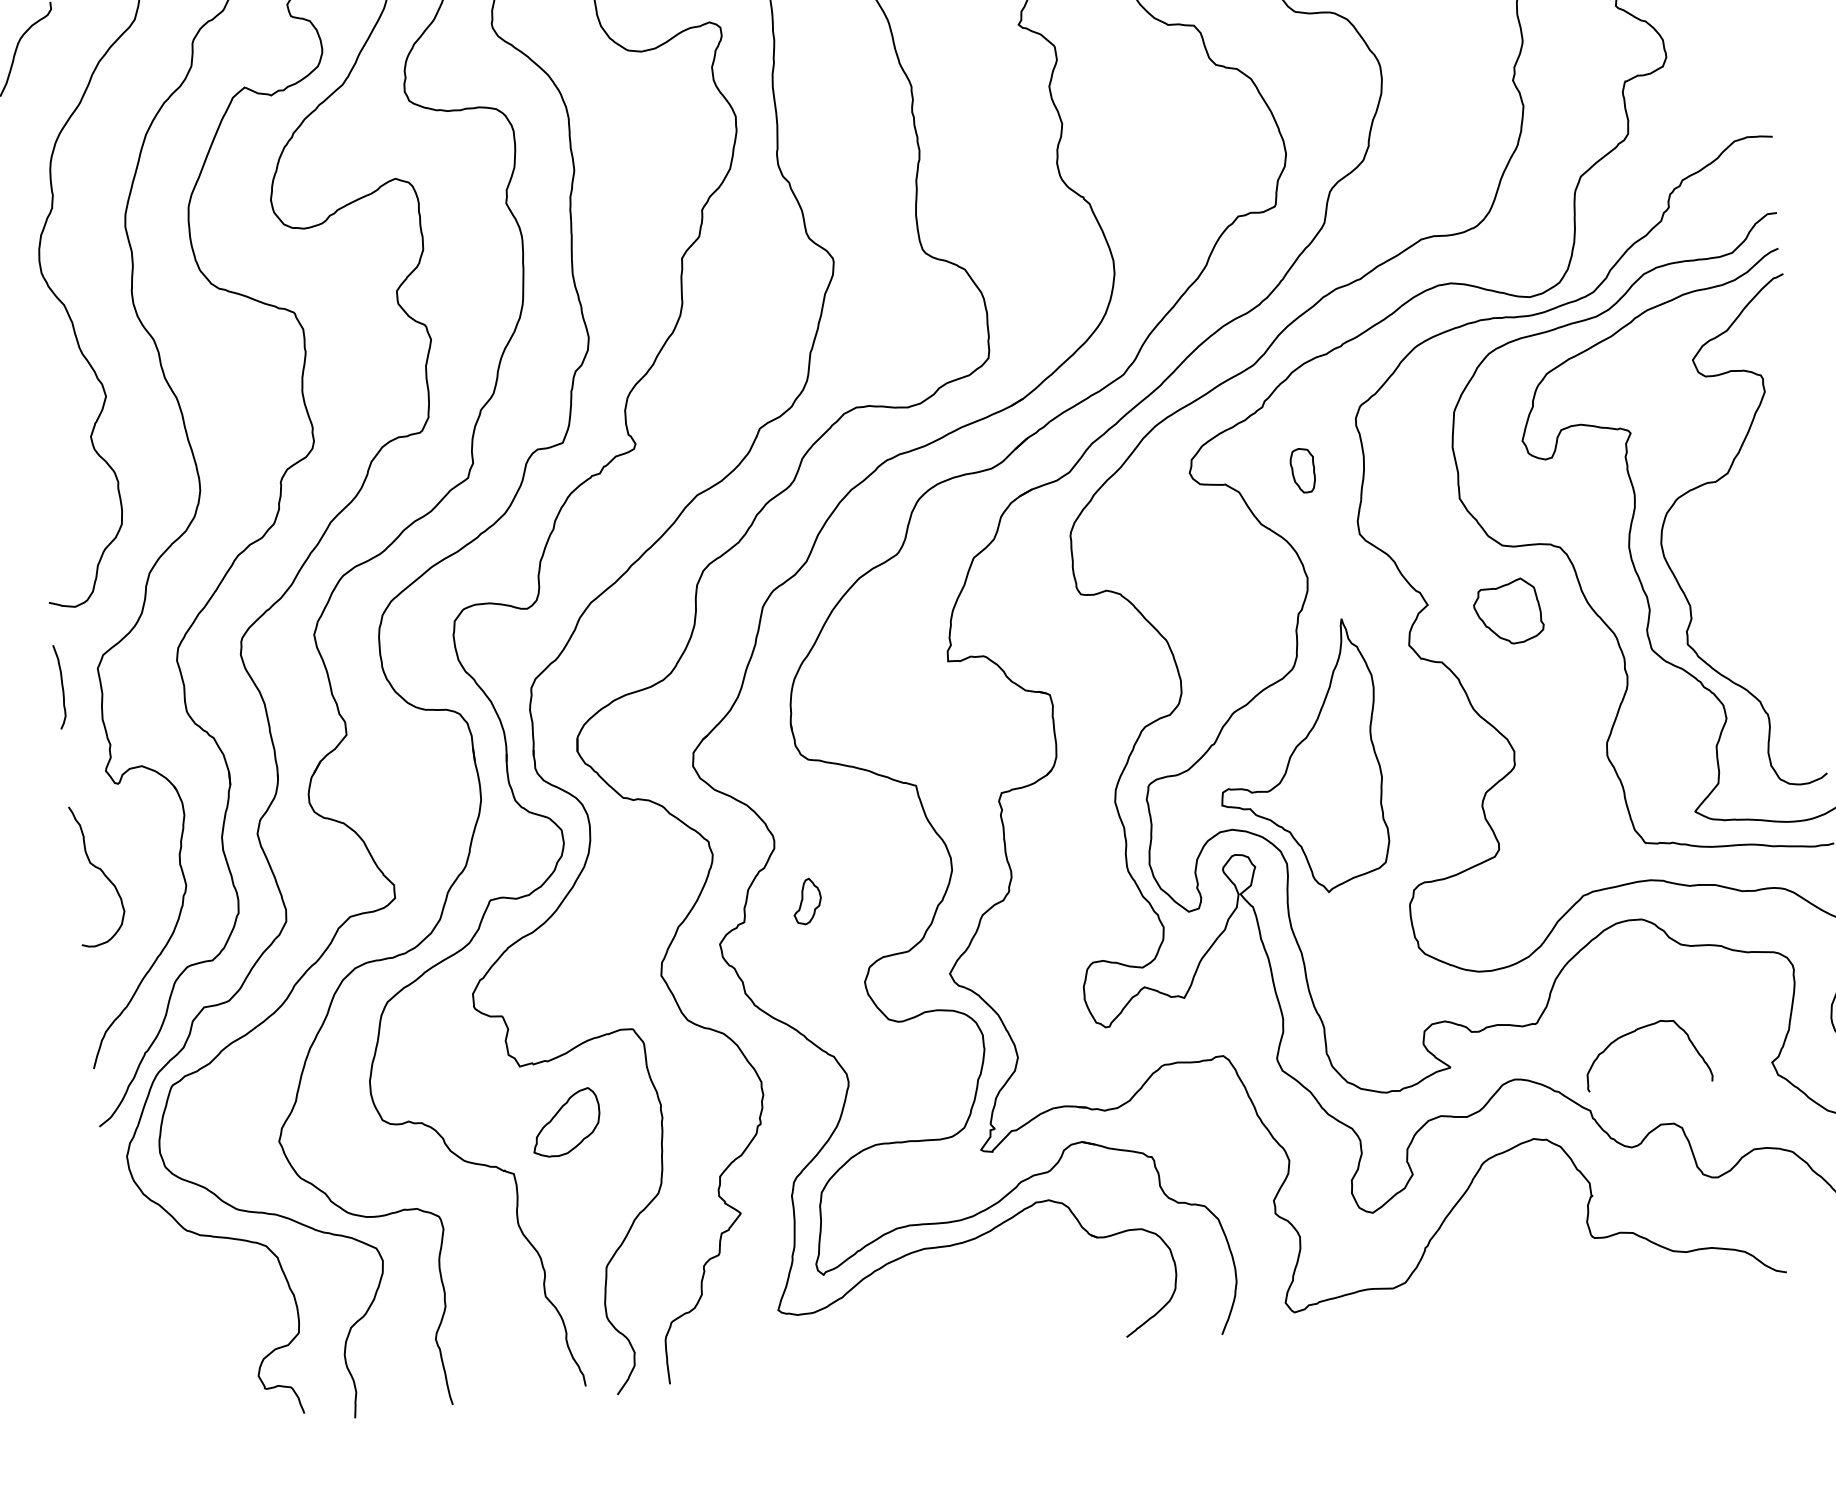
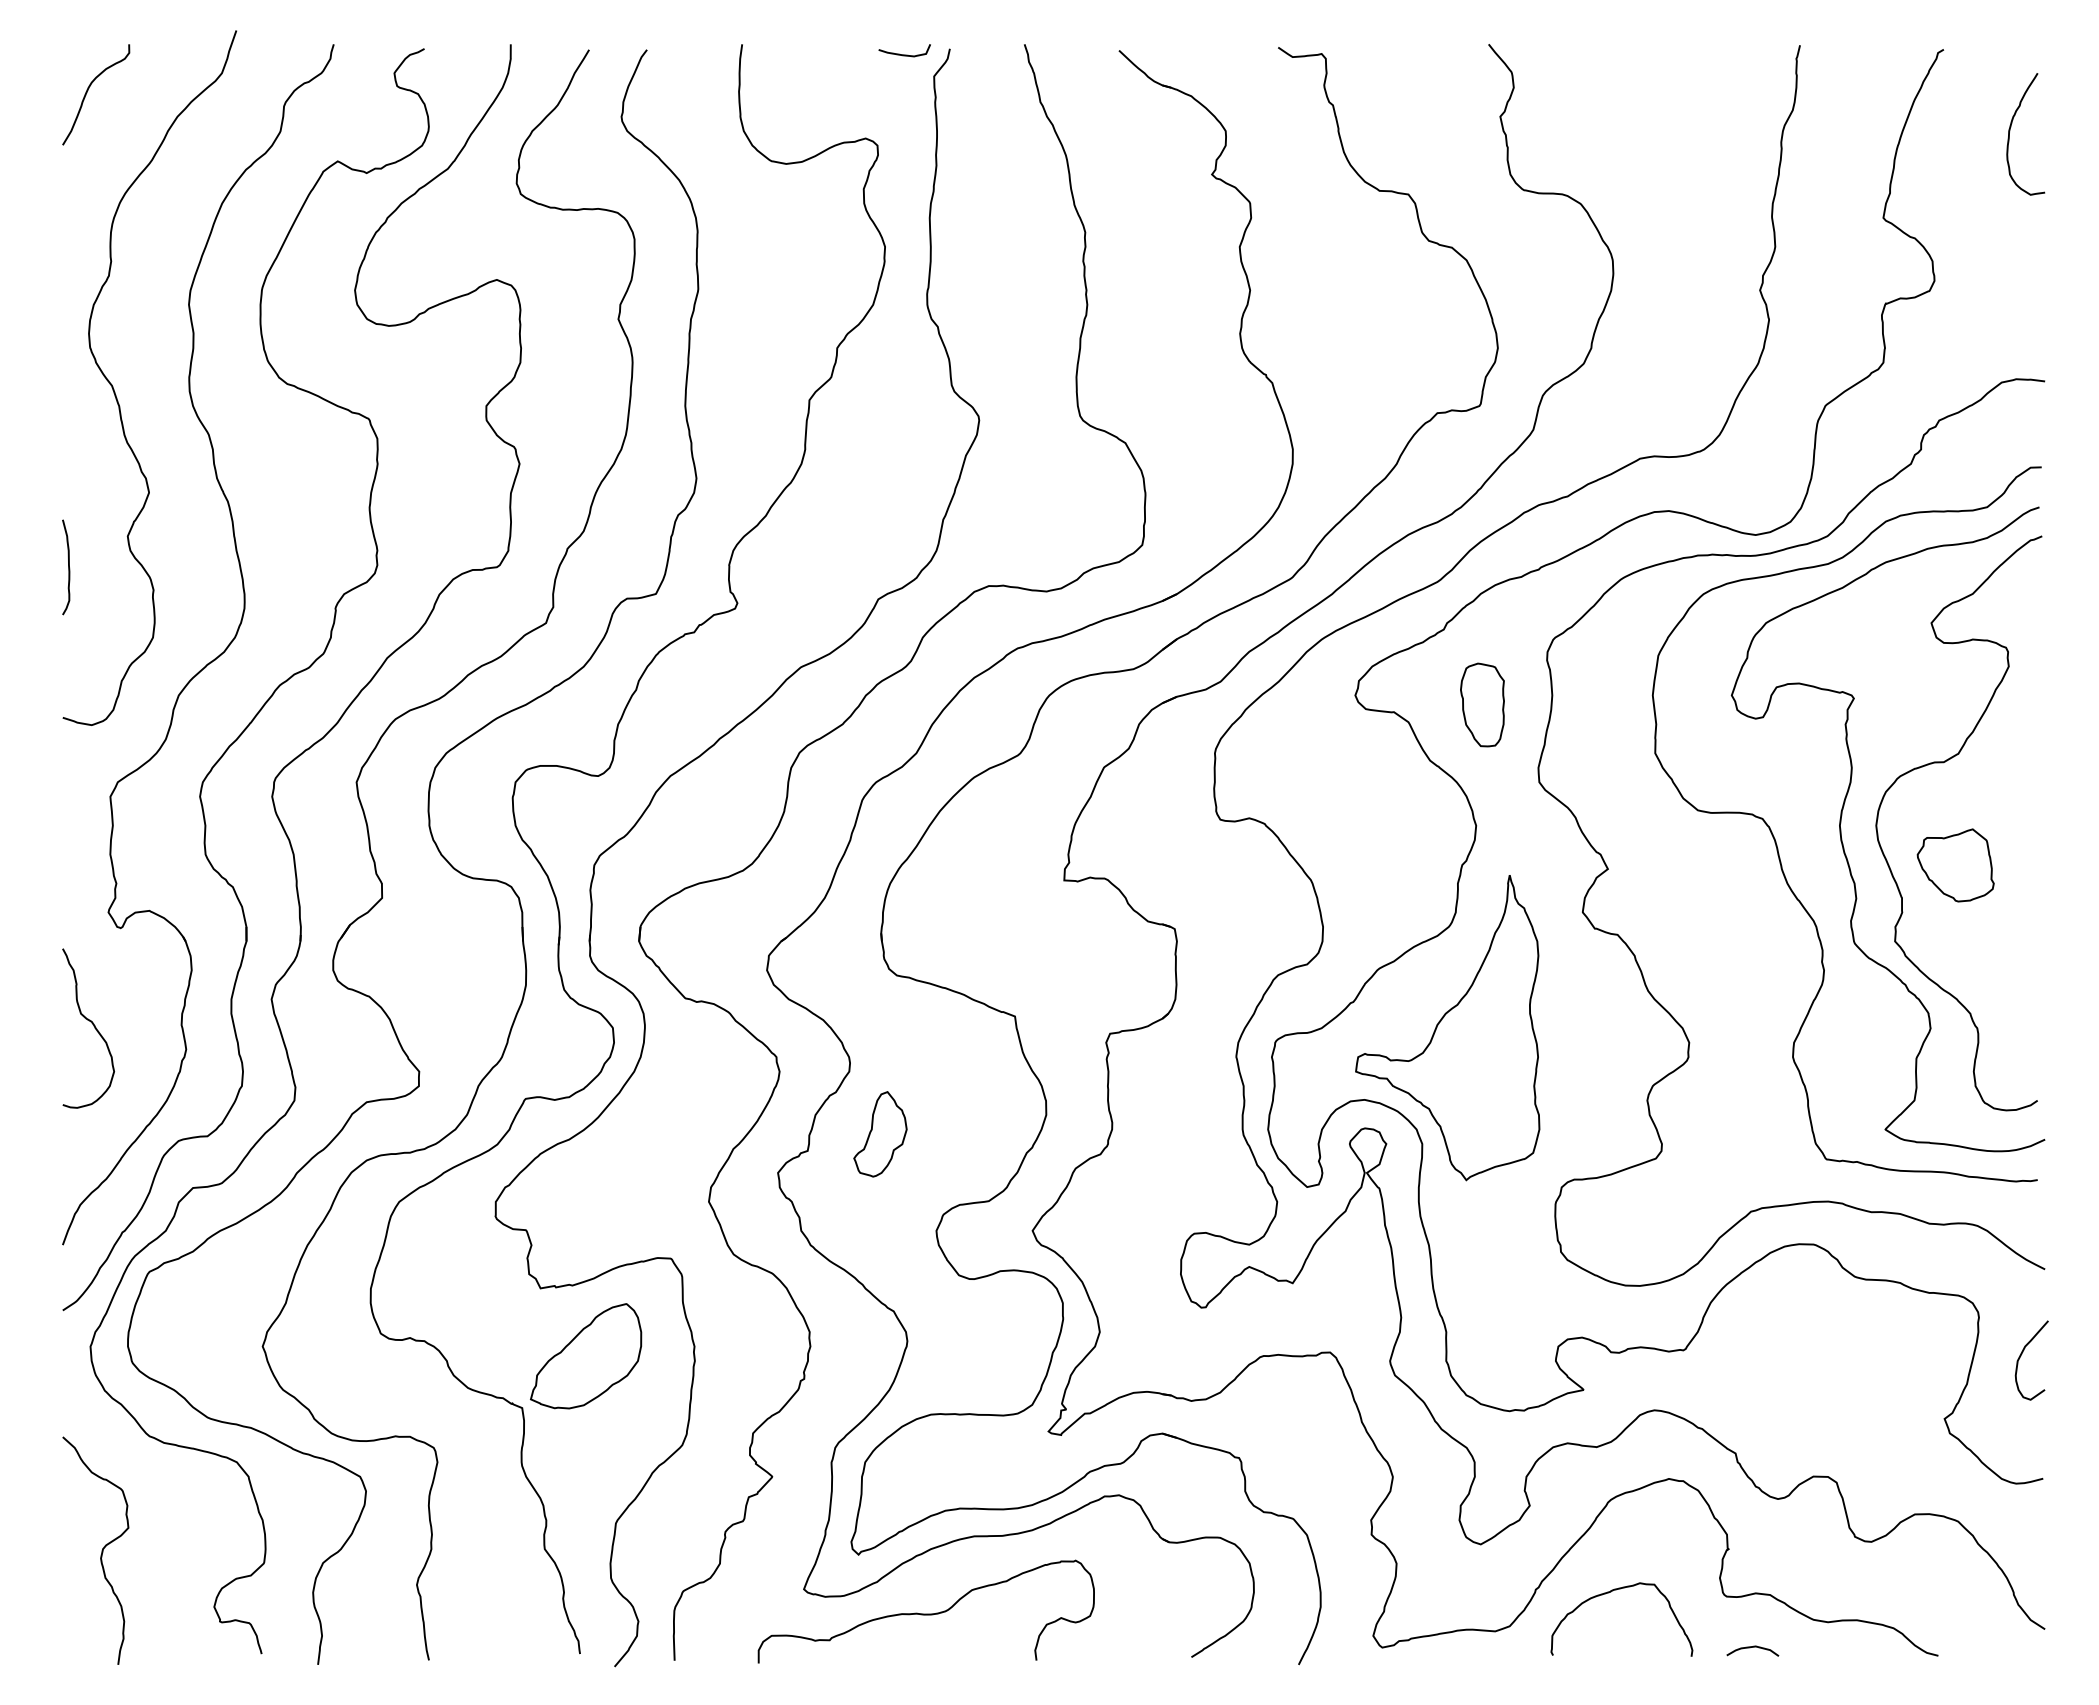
part: (1302, 470) -> (1482, 704), size x1.67
part: (1508, 611) -> (1955, 865), moved
curve: (62, 686) -> (68, 567), moved
part: (807, 901) -> (880, 1134), size x1.67
curve: (1636, 1031) -> (1611, 1592), moved
part: (566, 1122) -> (586, 1356), size x1.43
curve: (1620, 1281) -> (1750, 1648), added
curve: (887, 1321) -> (925, 1613), added
curve: (154, 1335) -> (101, 1550), added

